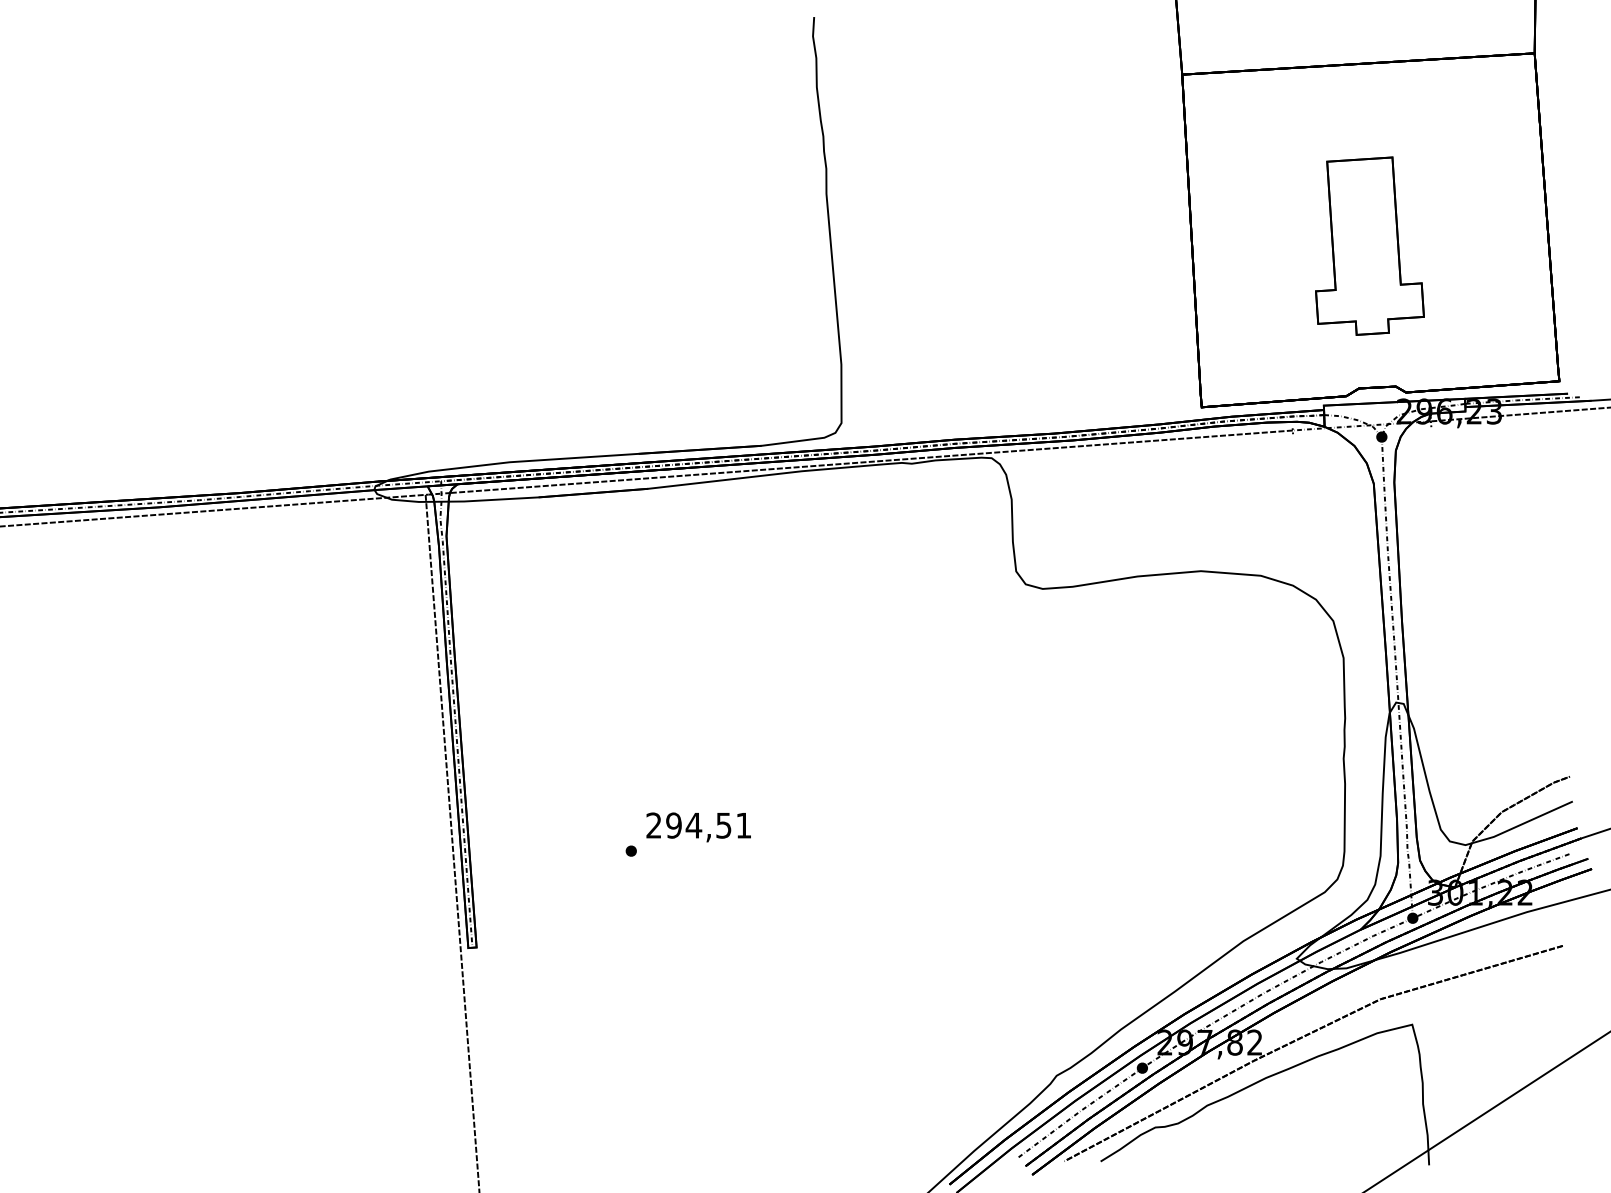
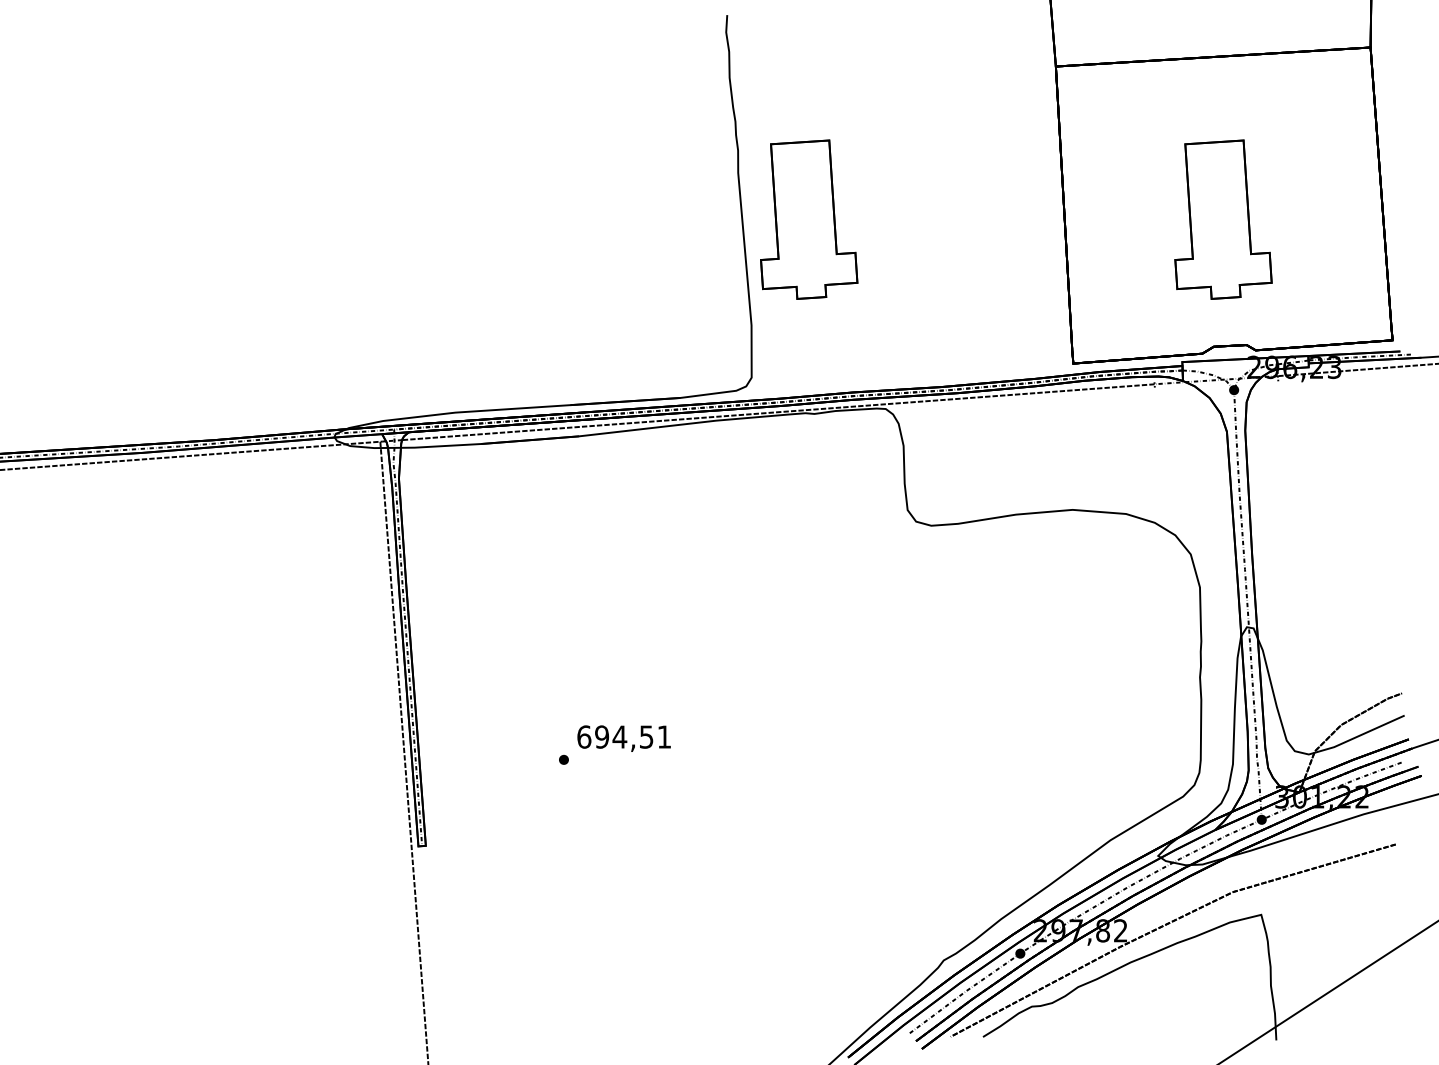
part: (905, 245) -> (808, 219), added
text: (654, 825) -> (584, 736), 294,51 -> 694,51

